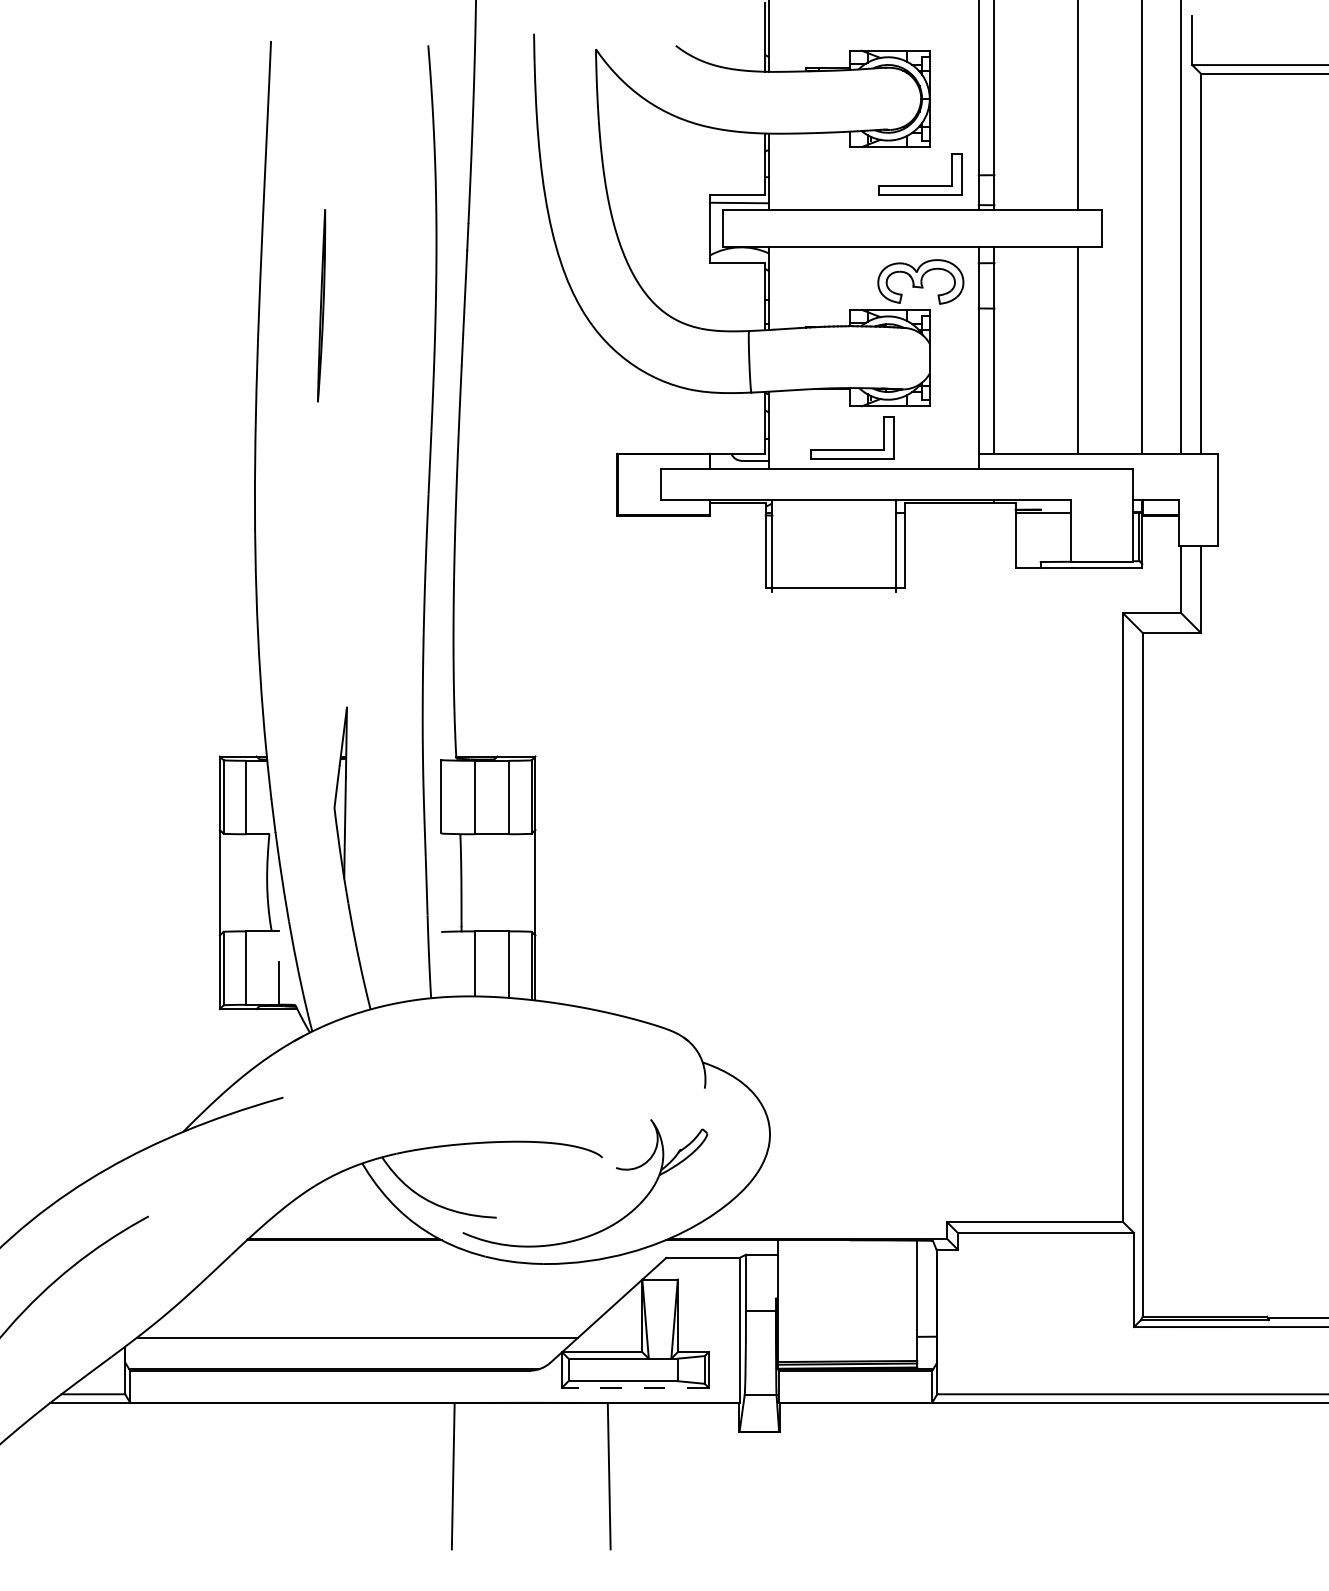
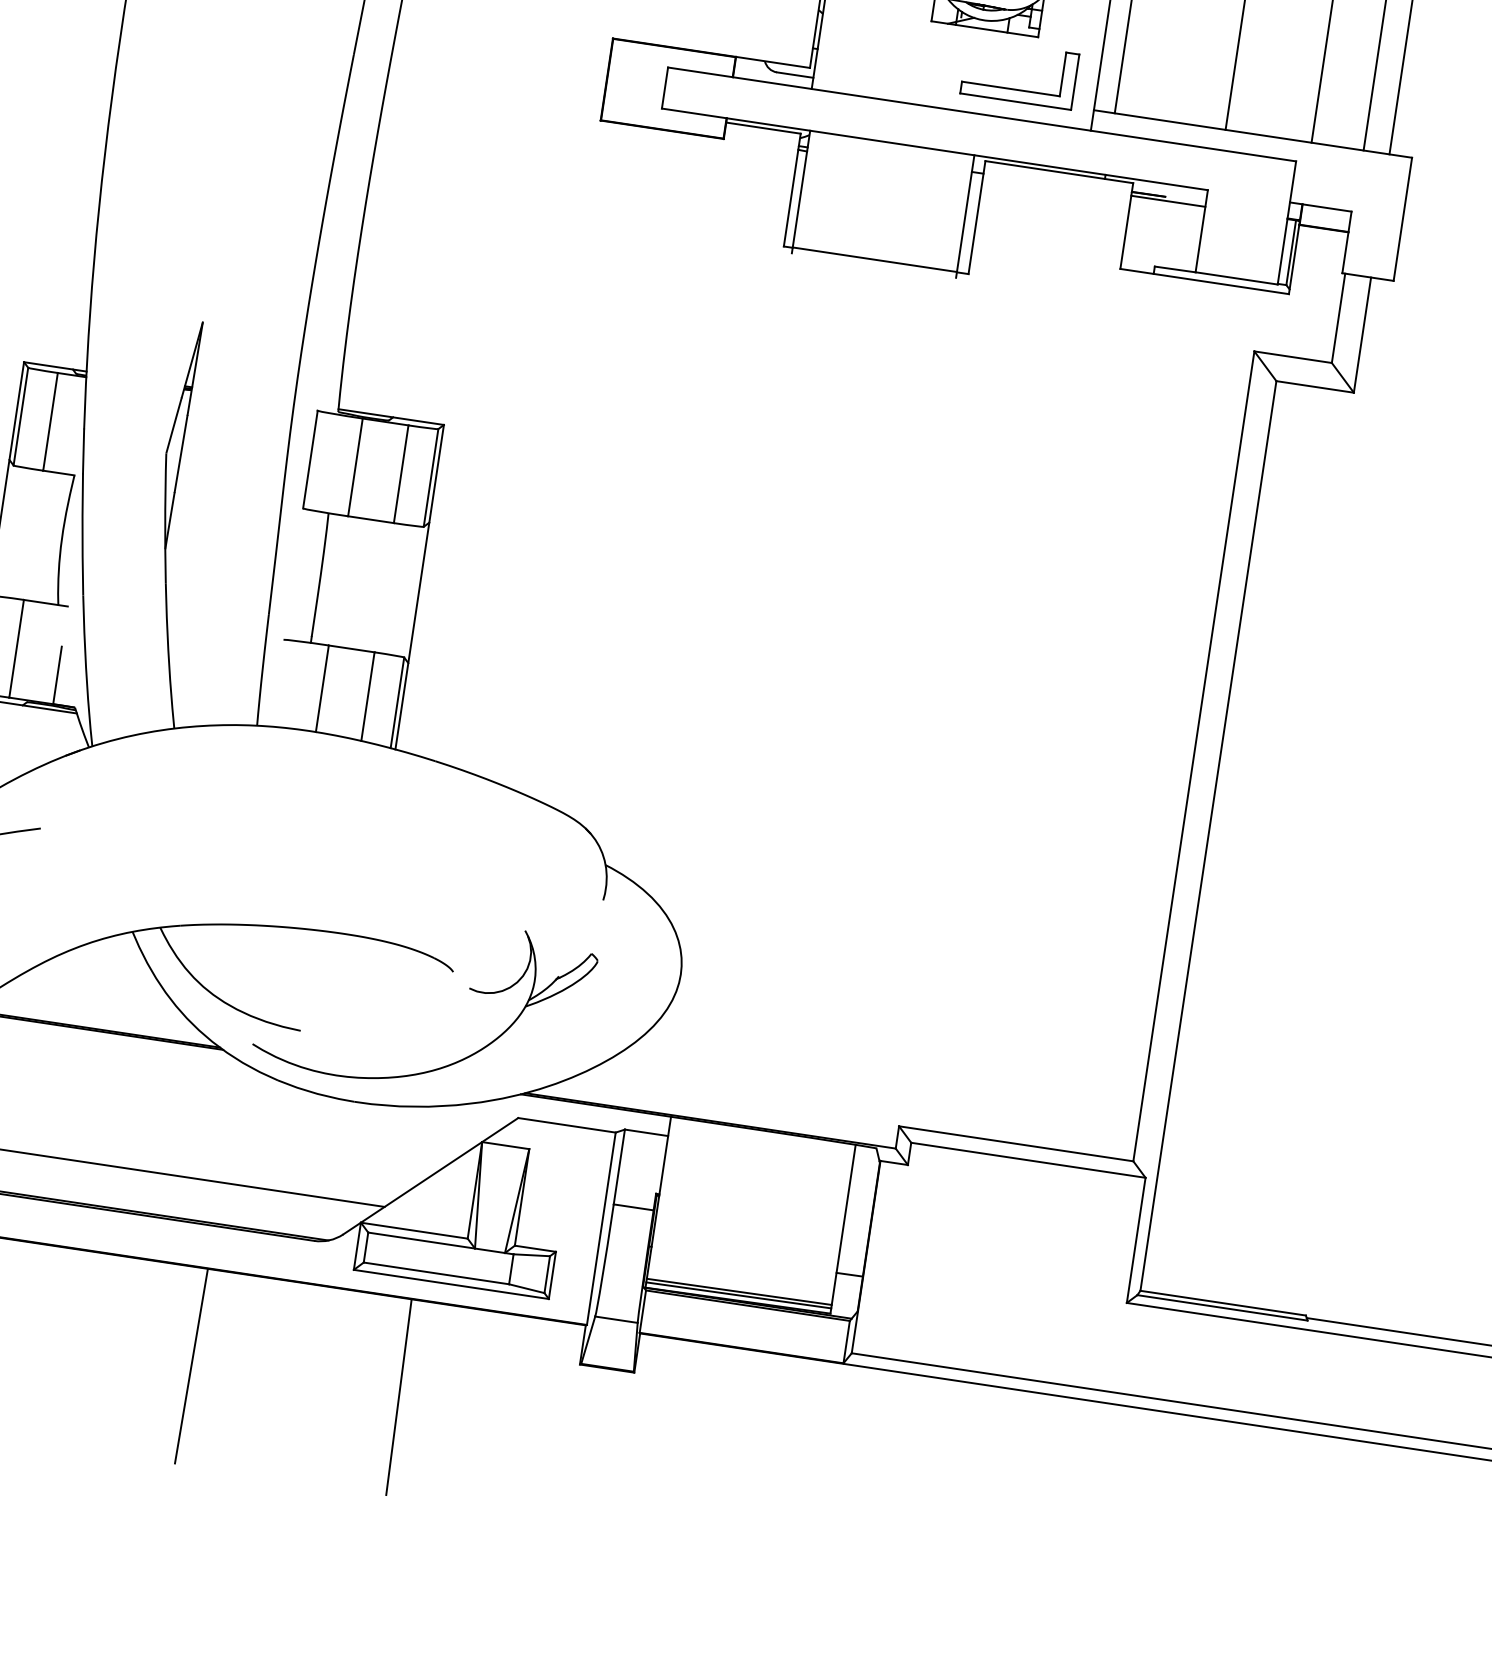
part: (852, 449) -> (1017, 88), moved
line: (634, 1387) -> (450, 1284), dashed -> solid

